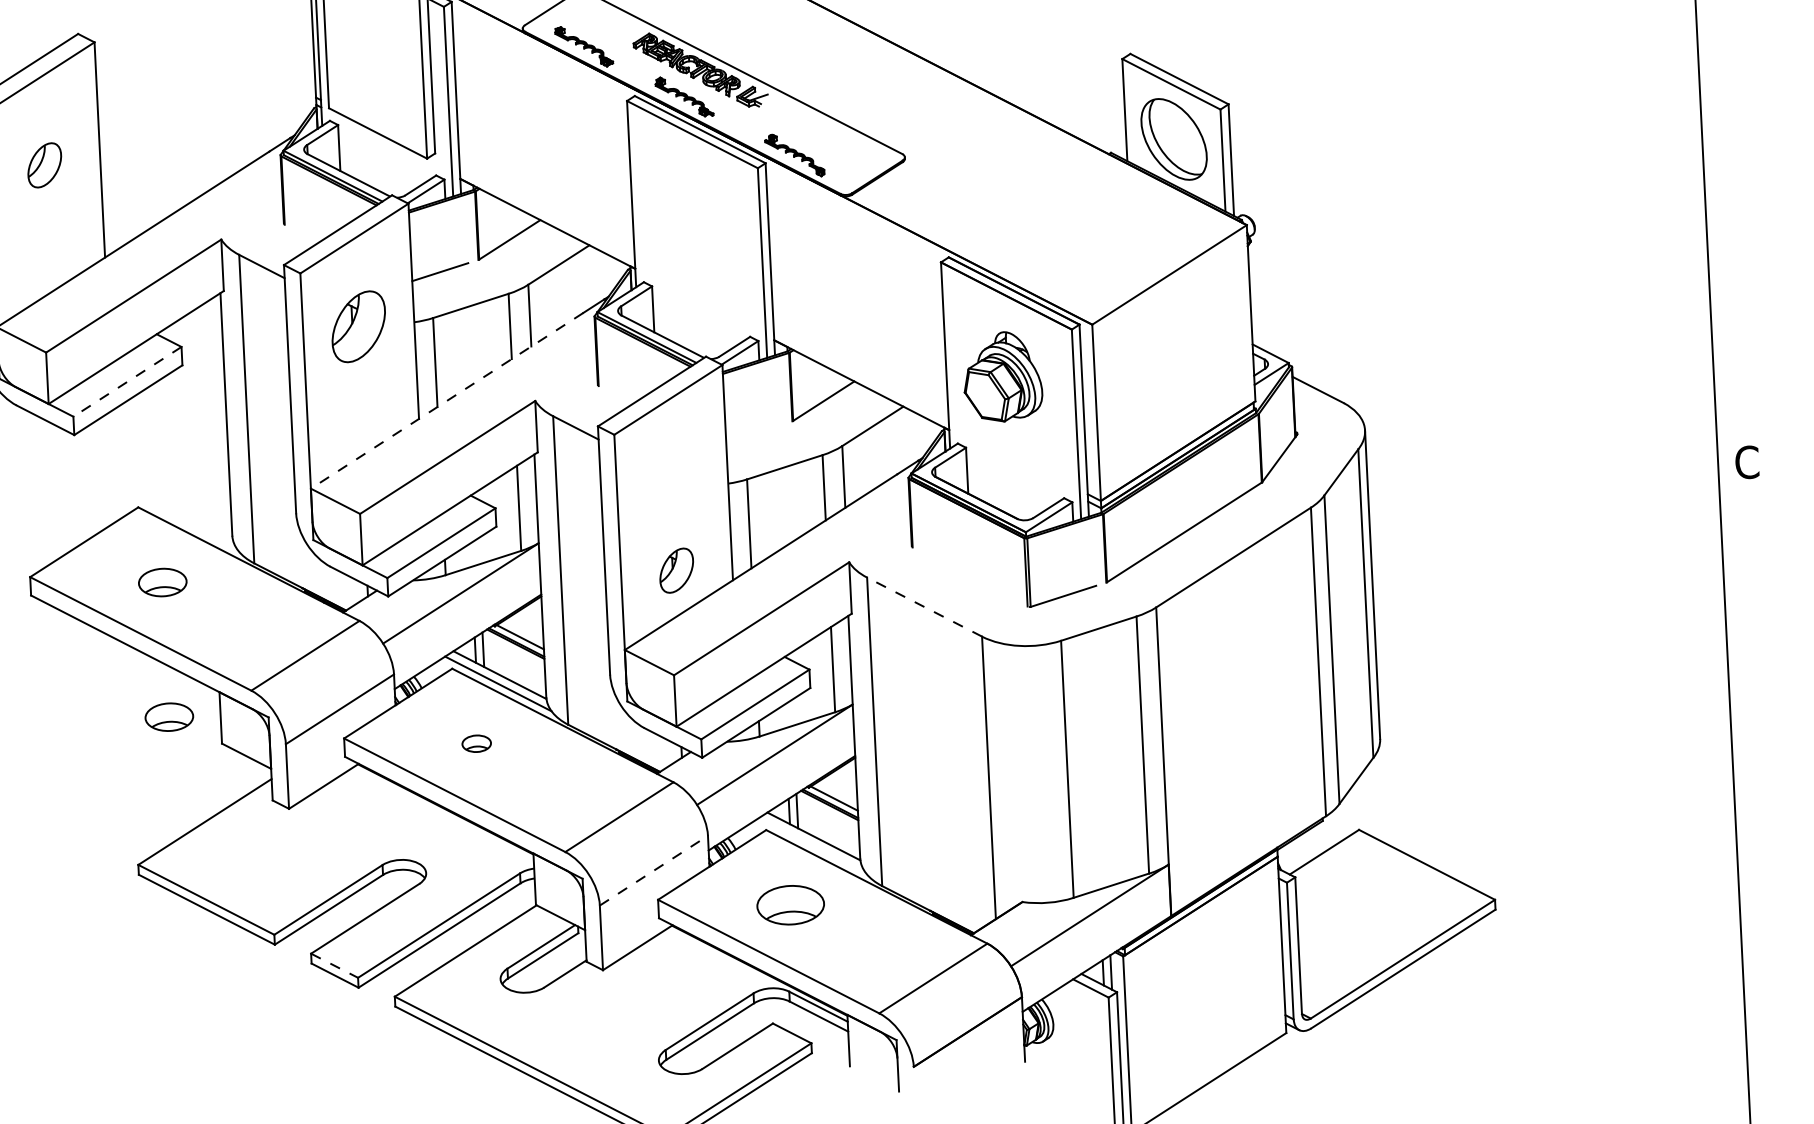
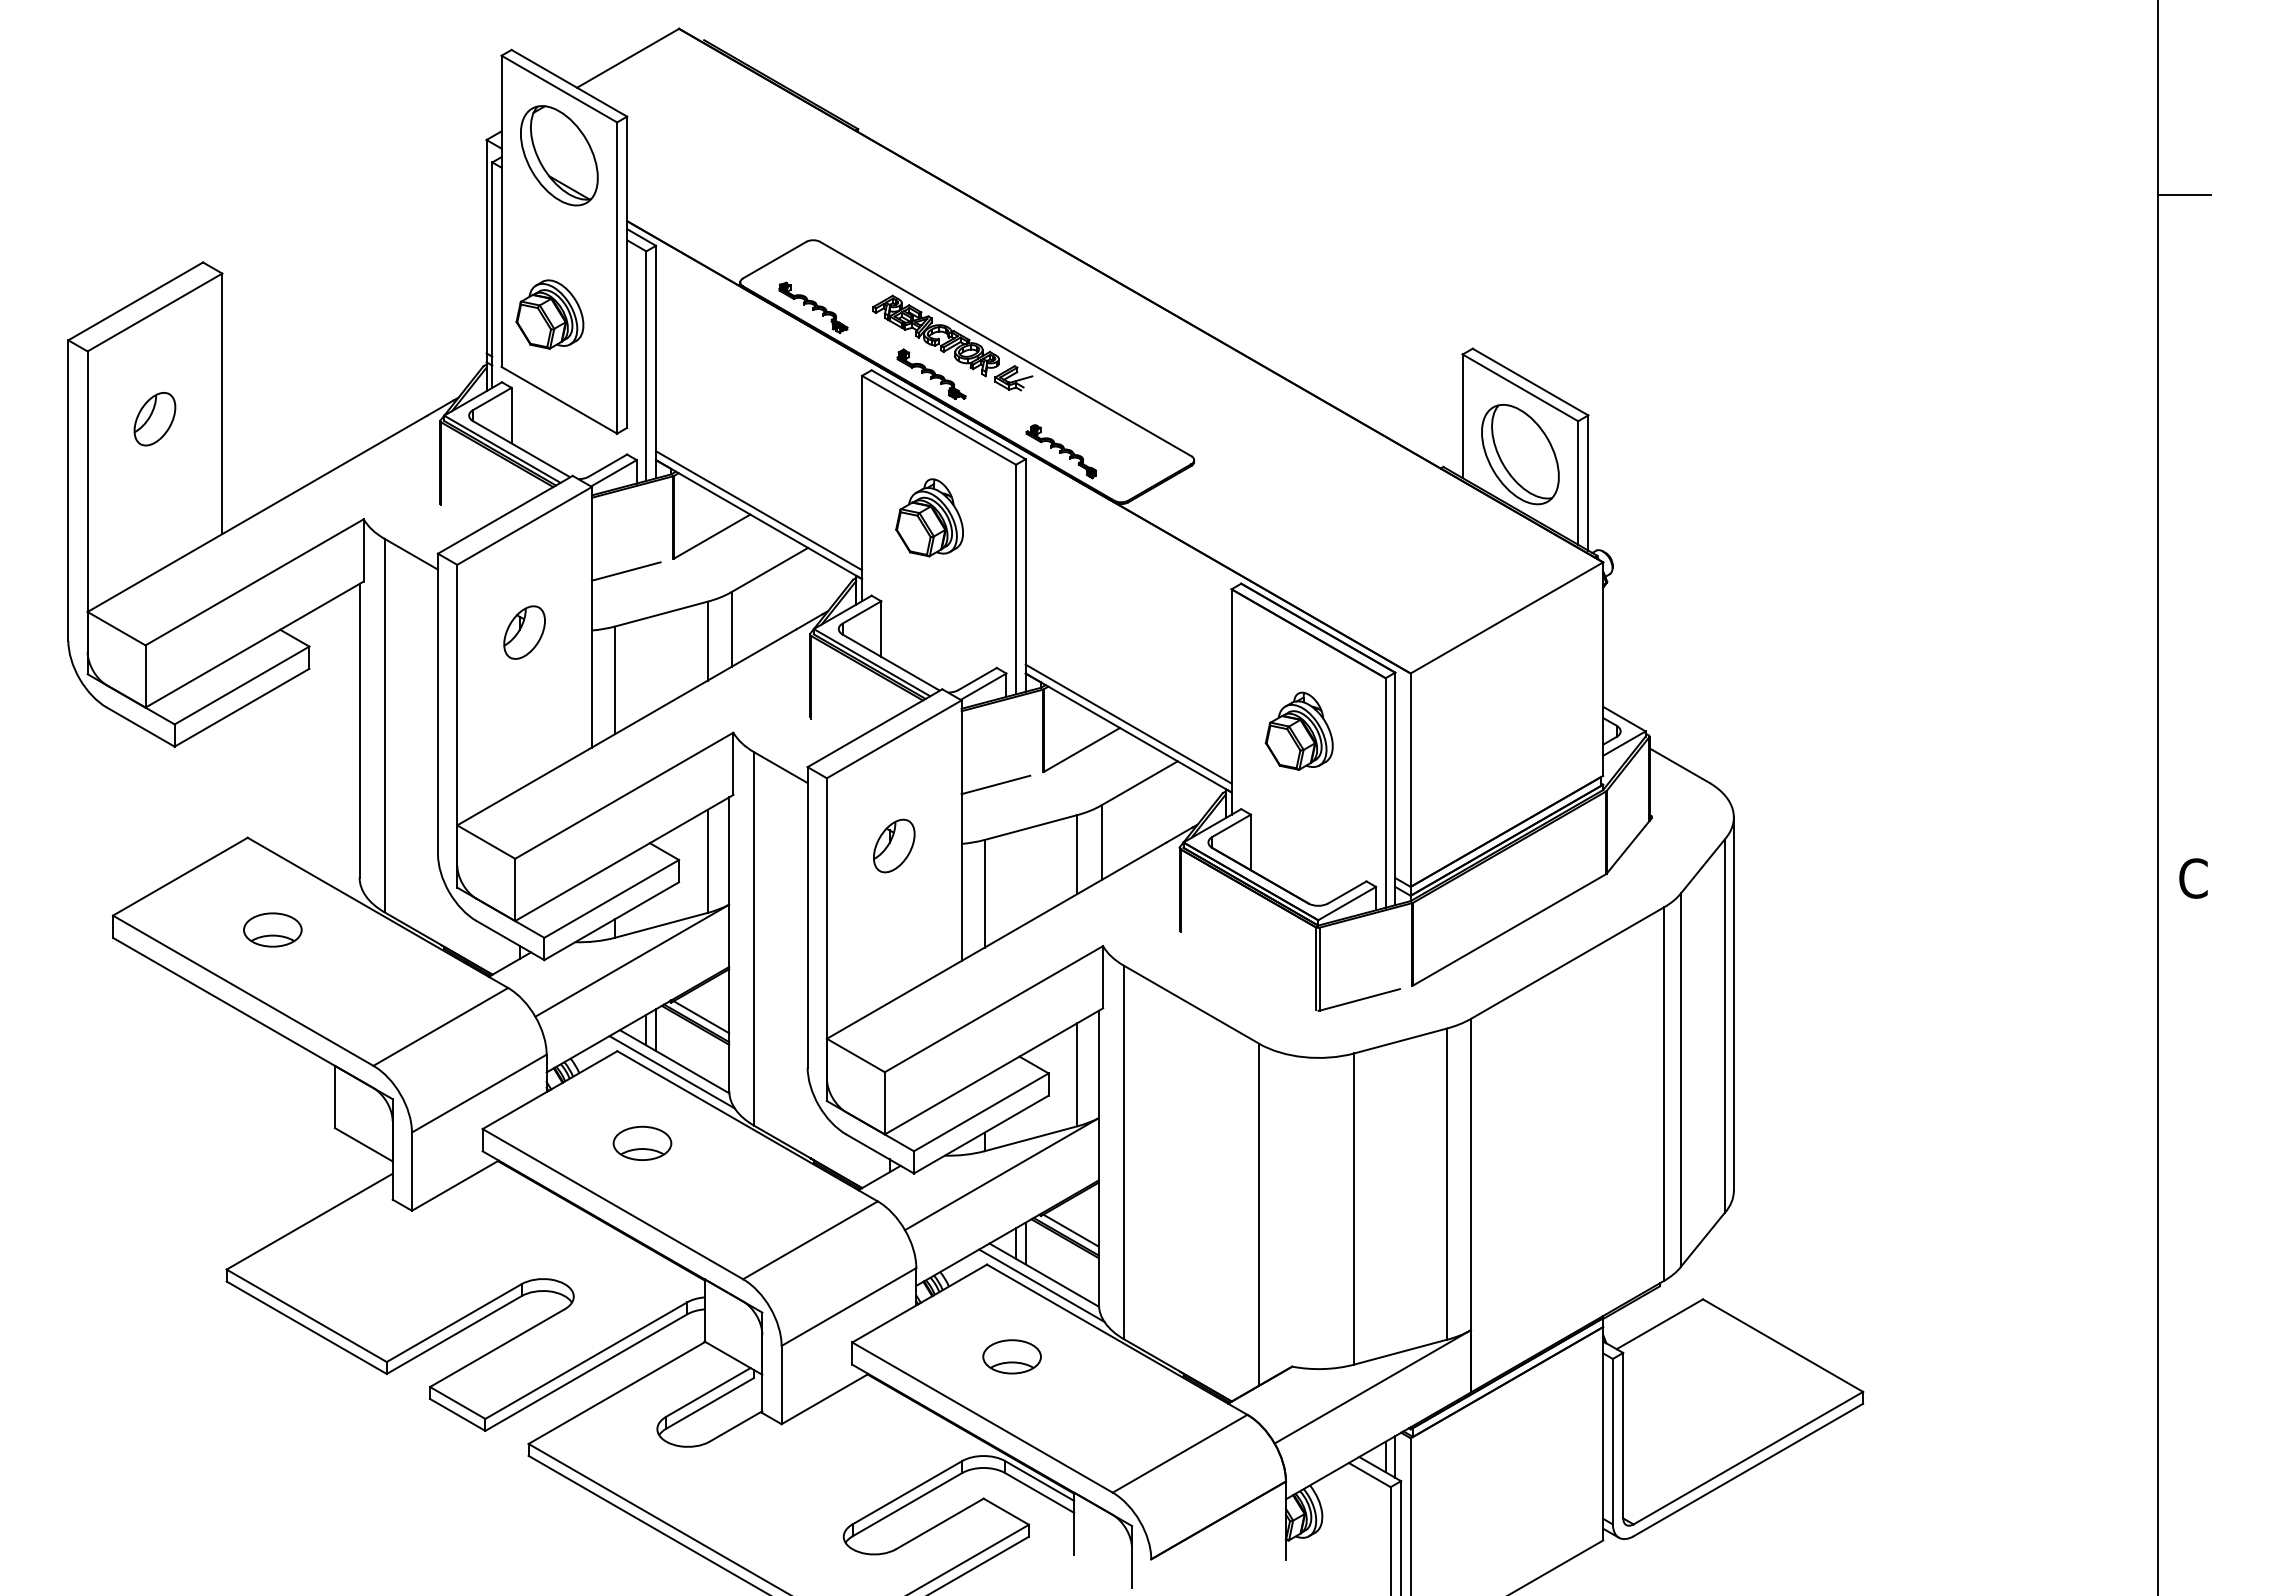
part: (366, 62) -> (549, 314), added
part: (688, 215) -> (929, 517), added
line: (547, 216) -> (759, 510), added
part: (358, 326) -> (524, 632), size x0.62
part: (1001, 376) -> (1298, 730), size x0.71
line: (861, 377) -> (1128, 723), added
line: (127, 381) -> (242, 685), dashed -> solid
line: (446, 400) -> (626, 727), dashed -> solid
line: (753, 433) -> (995, 784), added
part: (676, 570) -> (894, 845), moved
line: (924, 606) -> (1191, 1004), dashed -> solid
part: (169, 716) -> (272, 1092), removed
part: (476, 743) -> (642, 1142), size x1.67
line: (812, 845) -> (1041, 1285), added
line: (653, 871) -> (848, 1307), dashed -> solid
part: (790, 904) -> (1011, 1356), size x0.71
line: (334, 965) -> (457, 1402), dashed -> solid

